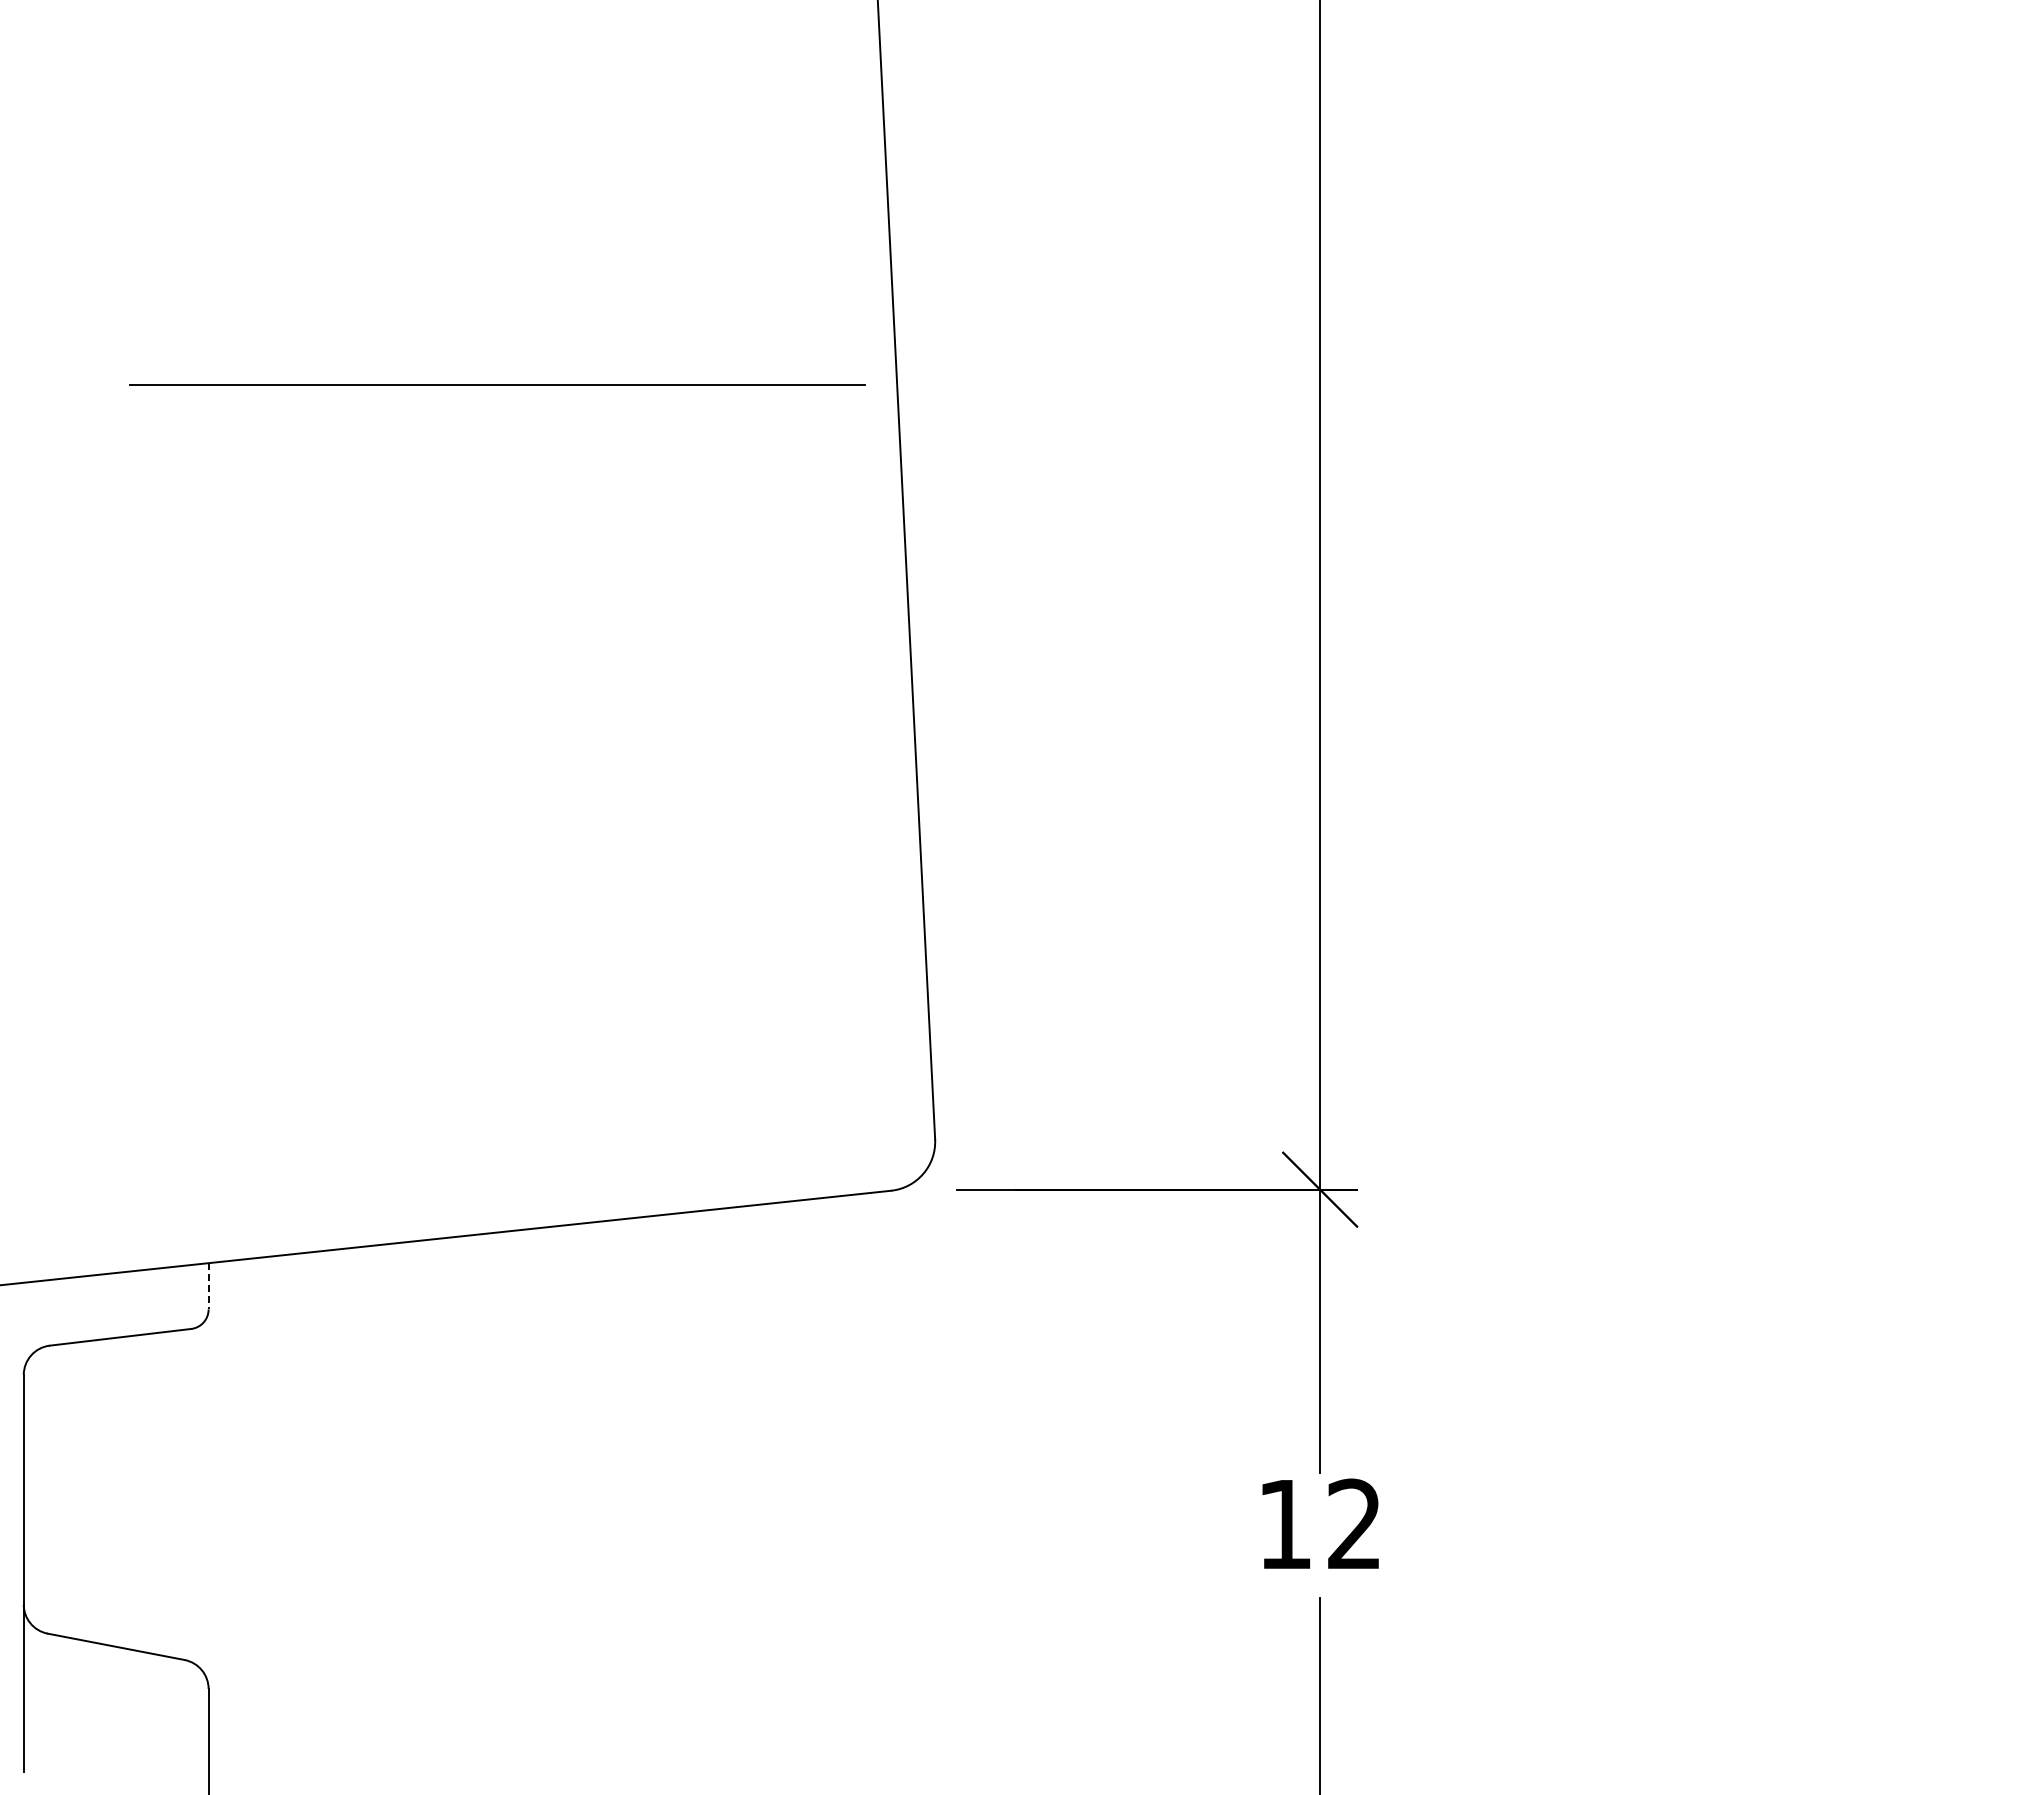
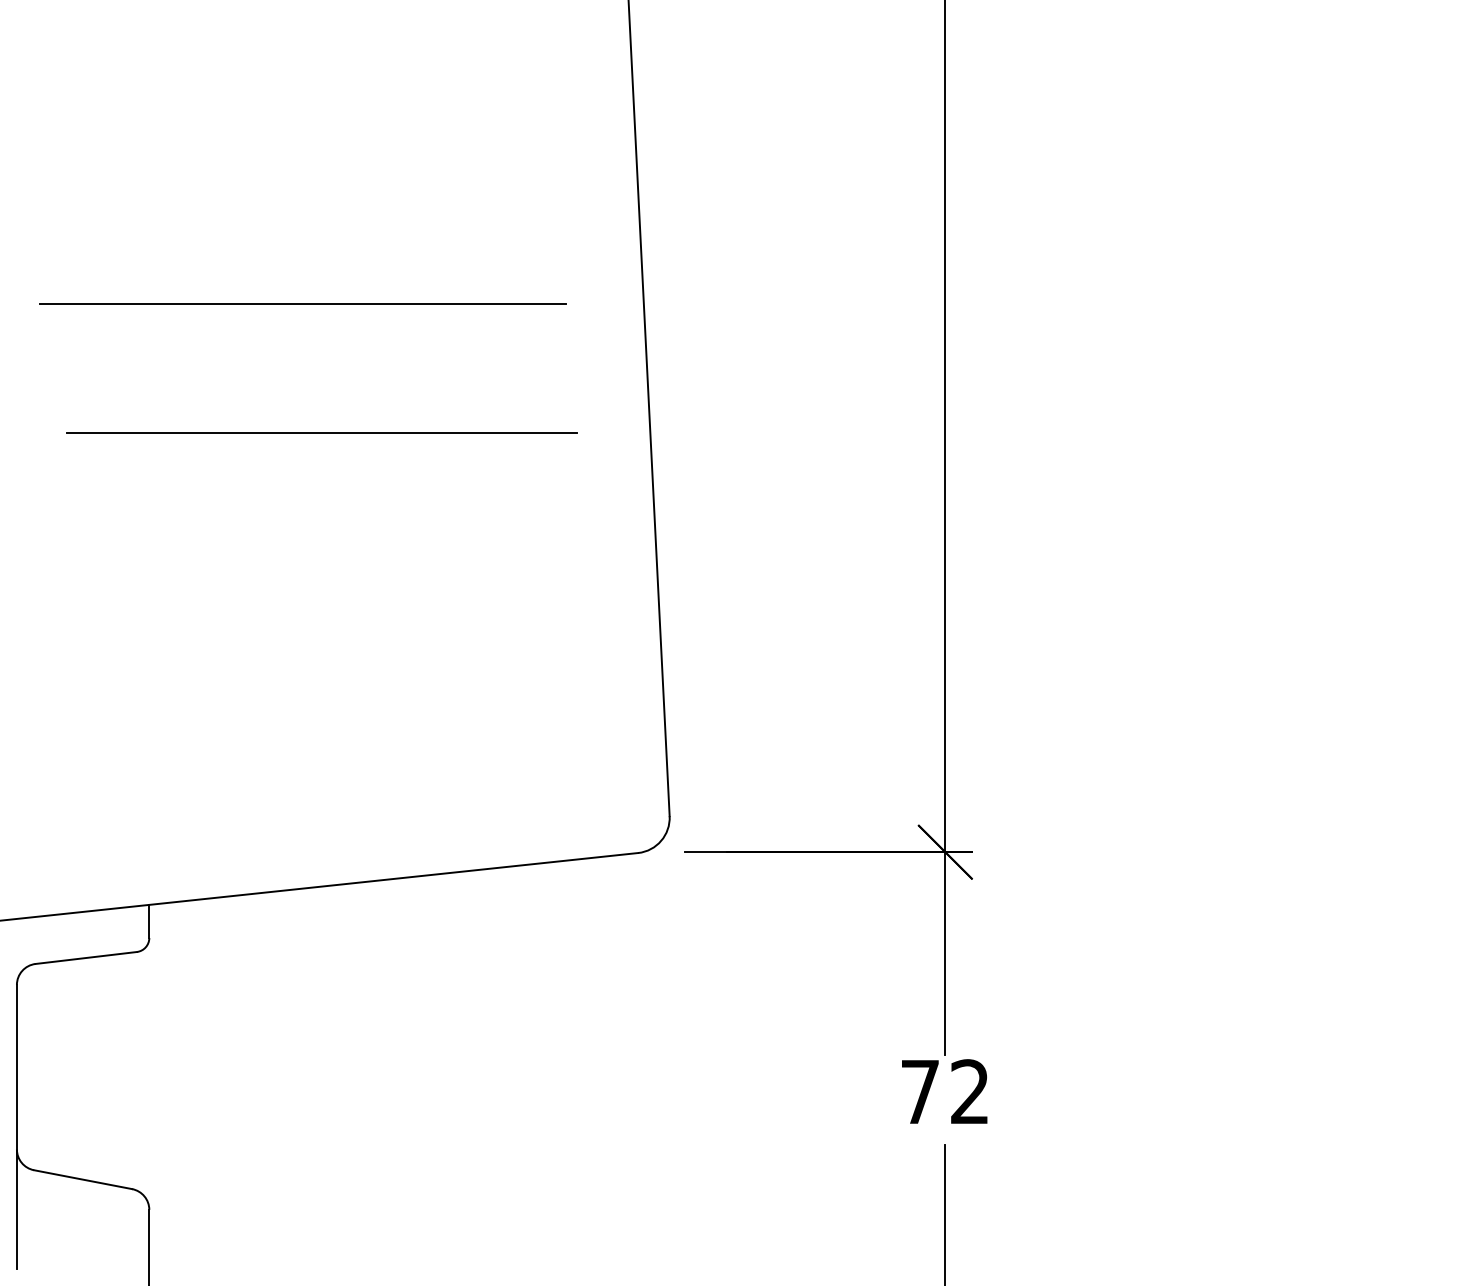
line: (497, 384) -> (303, 304), moved
line: (449, 603) -> (321, 432), added
line: (208, 1286) -> (149, 921), dashed -> solid
text: (1284, 1524) -> (919, 1092), 12 -> 72

